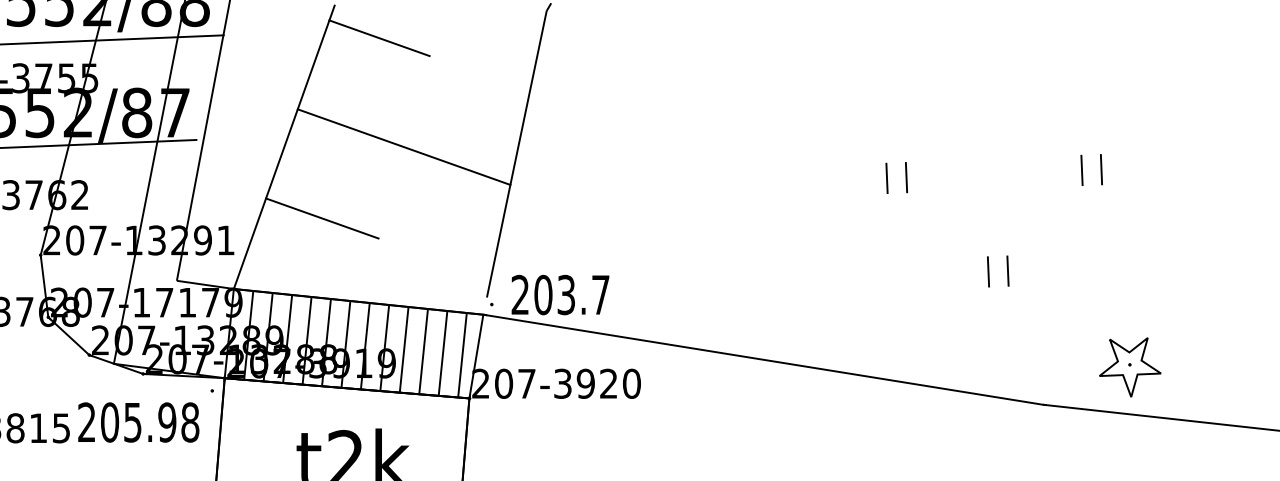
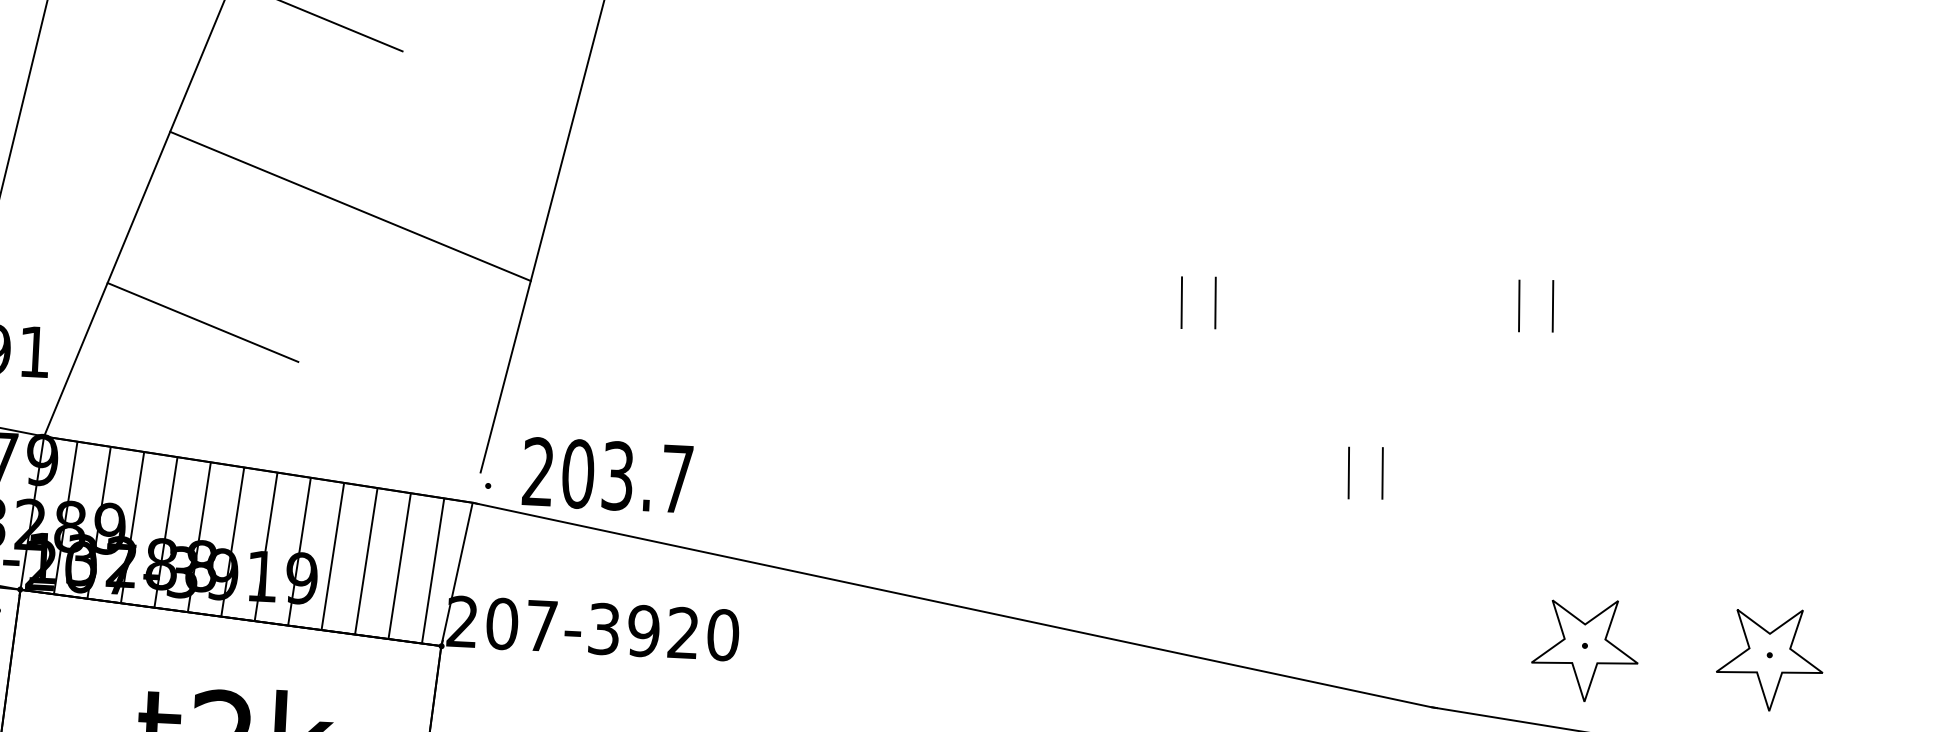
part: (1237, 367) -> (1770, 659), added

